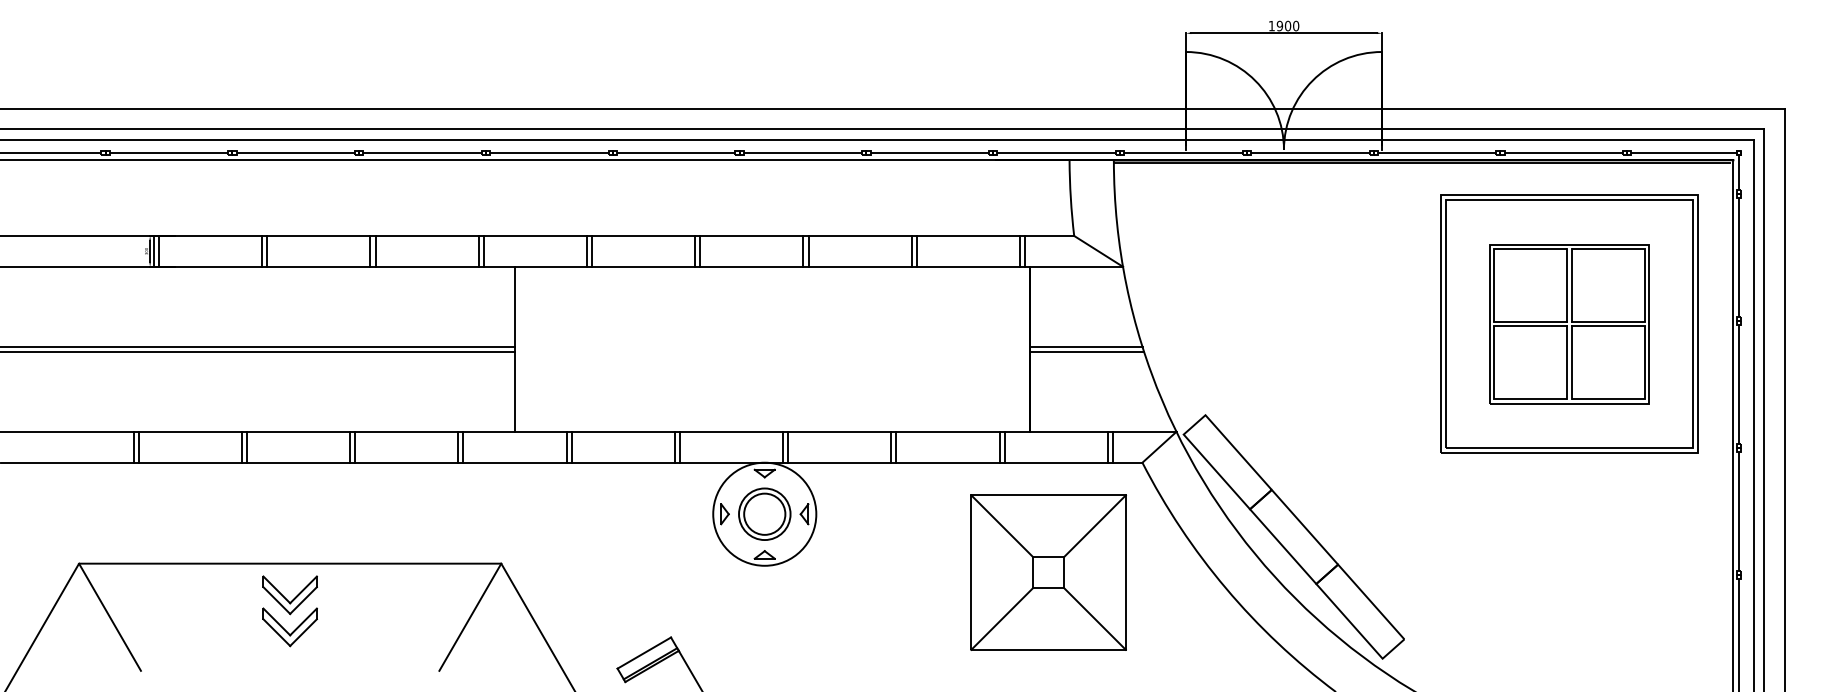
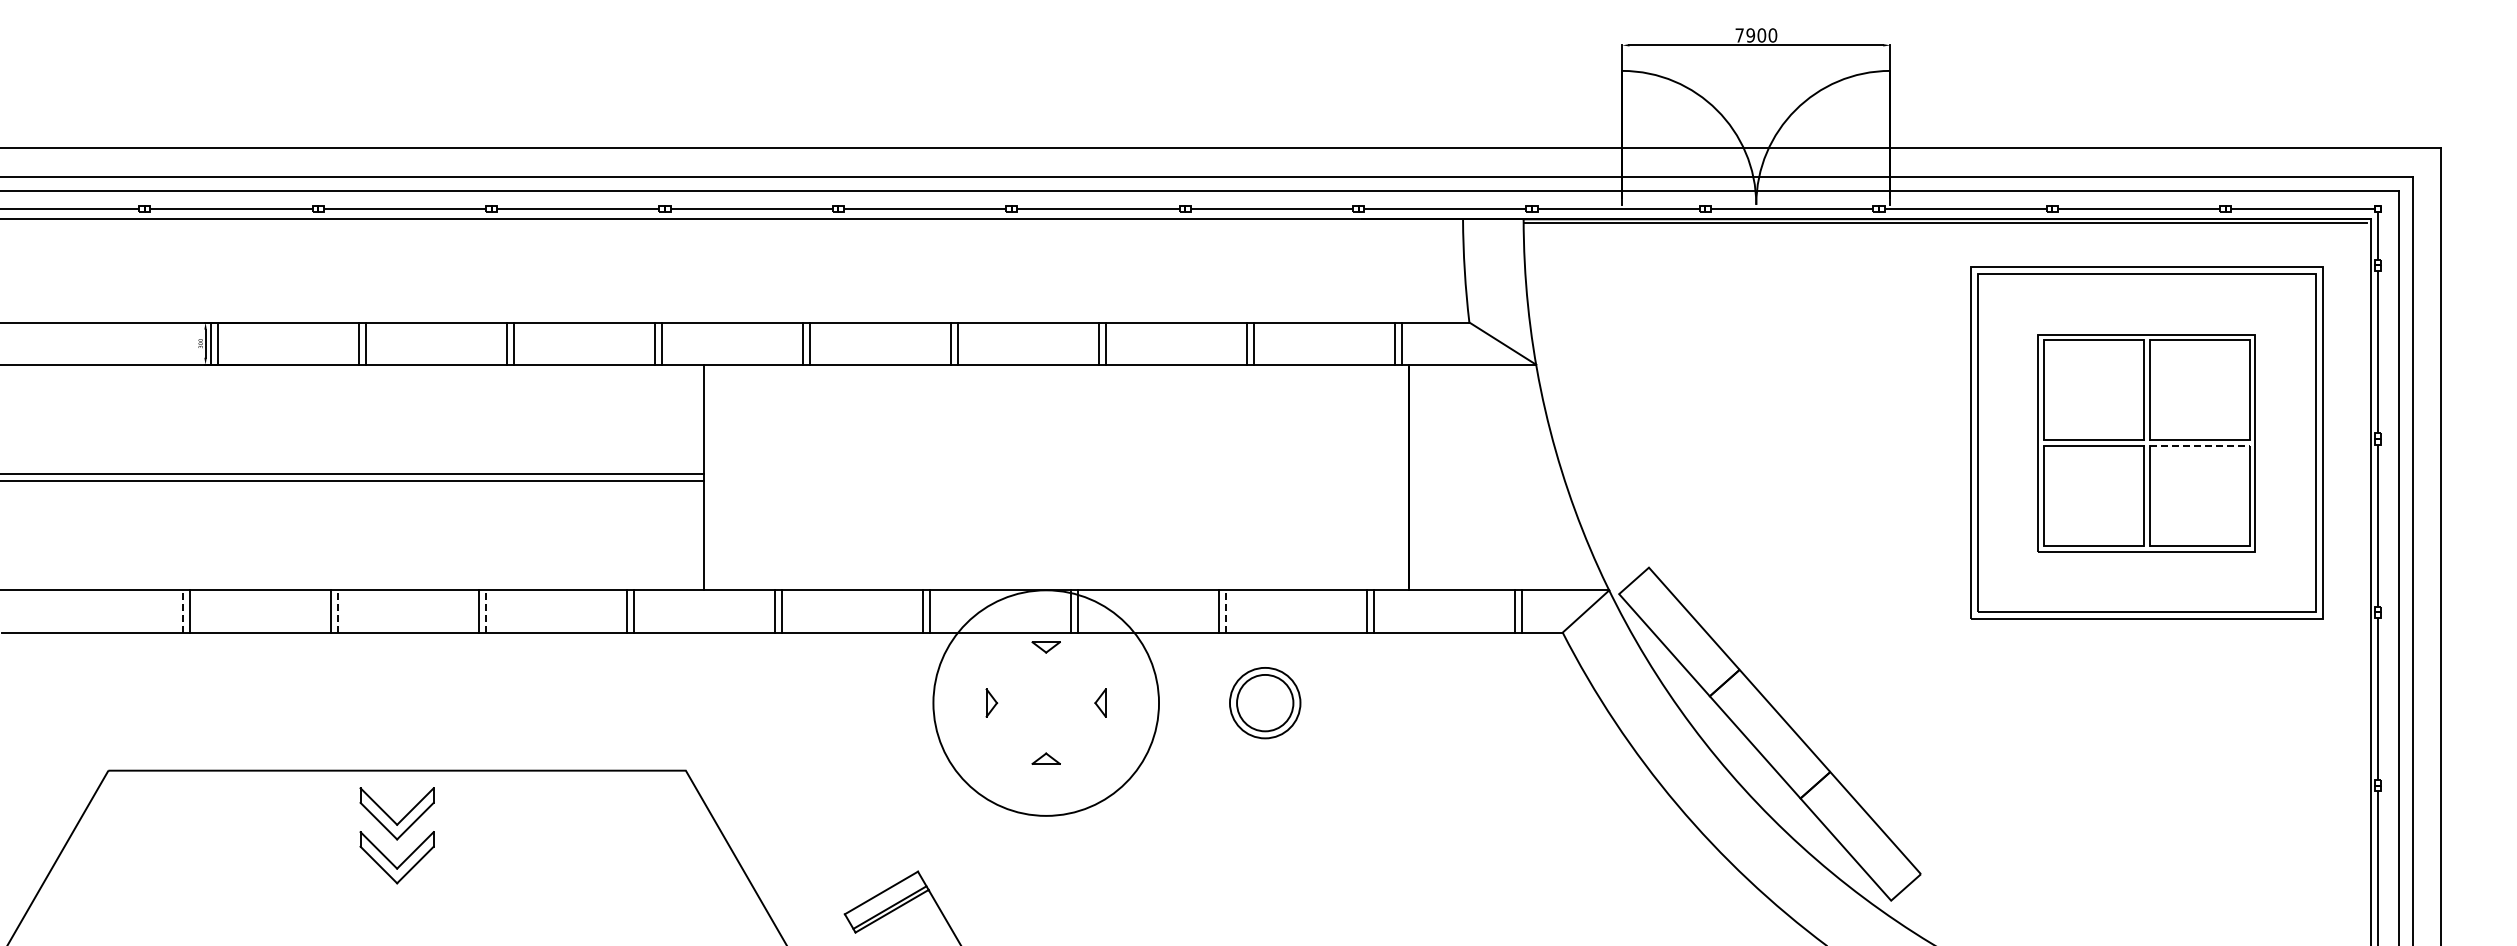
text: (1271, 26) -> (1739, 35), 1900 -> 7900
line: (1608, 325) -> (2200, 445), solid -> dashed
line: (1085, 346) -> (1485, 473), removed
line: (1087, 352) -> (1487, 481), removed
line: (133, 446) -> (183, 610), solid -> dashed
line: (247, 446) -> (338, 610), solid -> dashed
line: (355, 446) -> (486, 610), solid -> dashed
line: (896, 446) -> (1226, 610), solid -> dashed
circle: (764, 513) -> (1045, 702), size x1.6
part: (764, 514) -> (1265, 703), moved
part: (1048, 572) -> (1434, 782), removed
line: (109, 616) -> (150, 843), removed
line: (470, 616) -> (643, 843), removed

